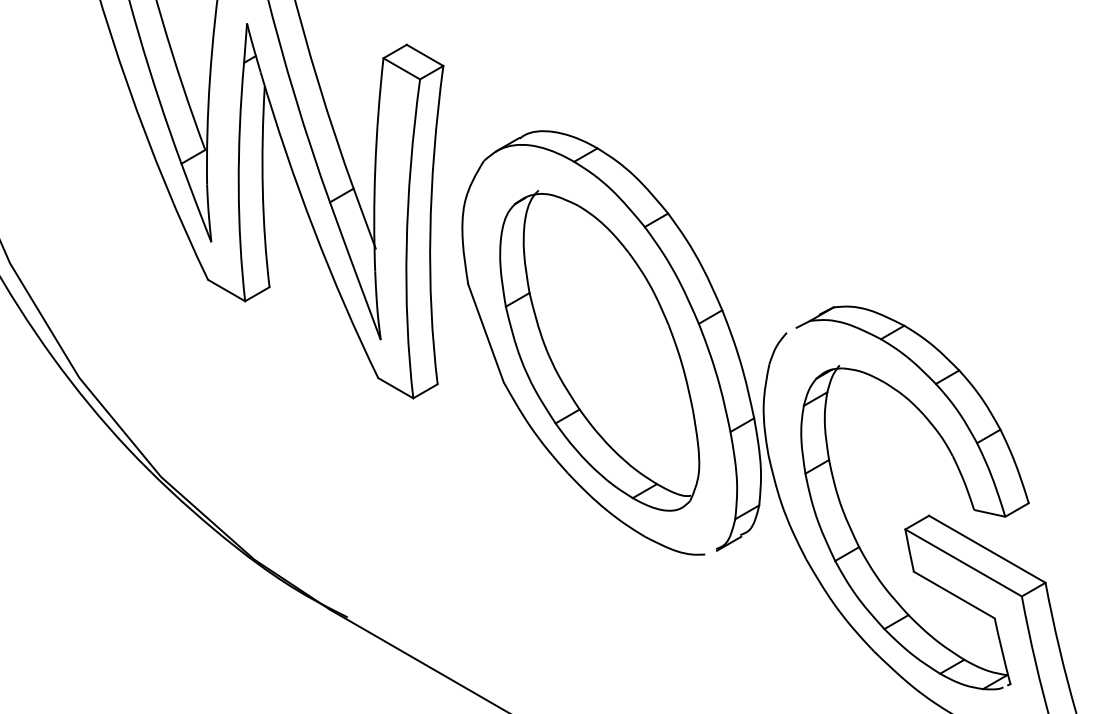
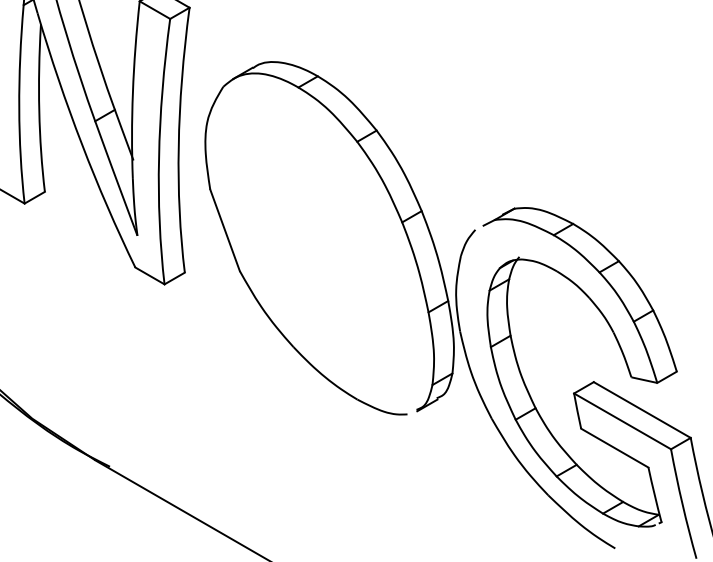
part: (599, 350) -> (319, 244), removed

